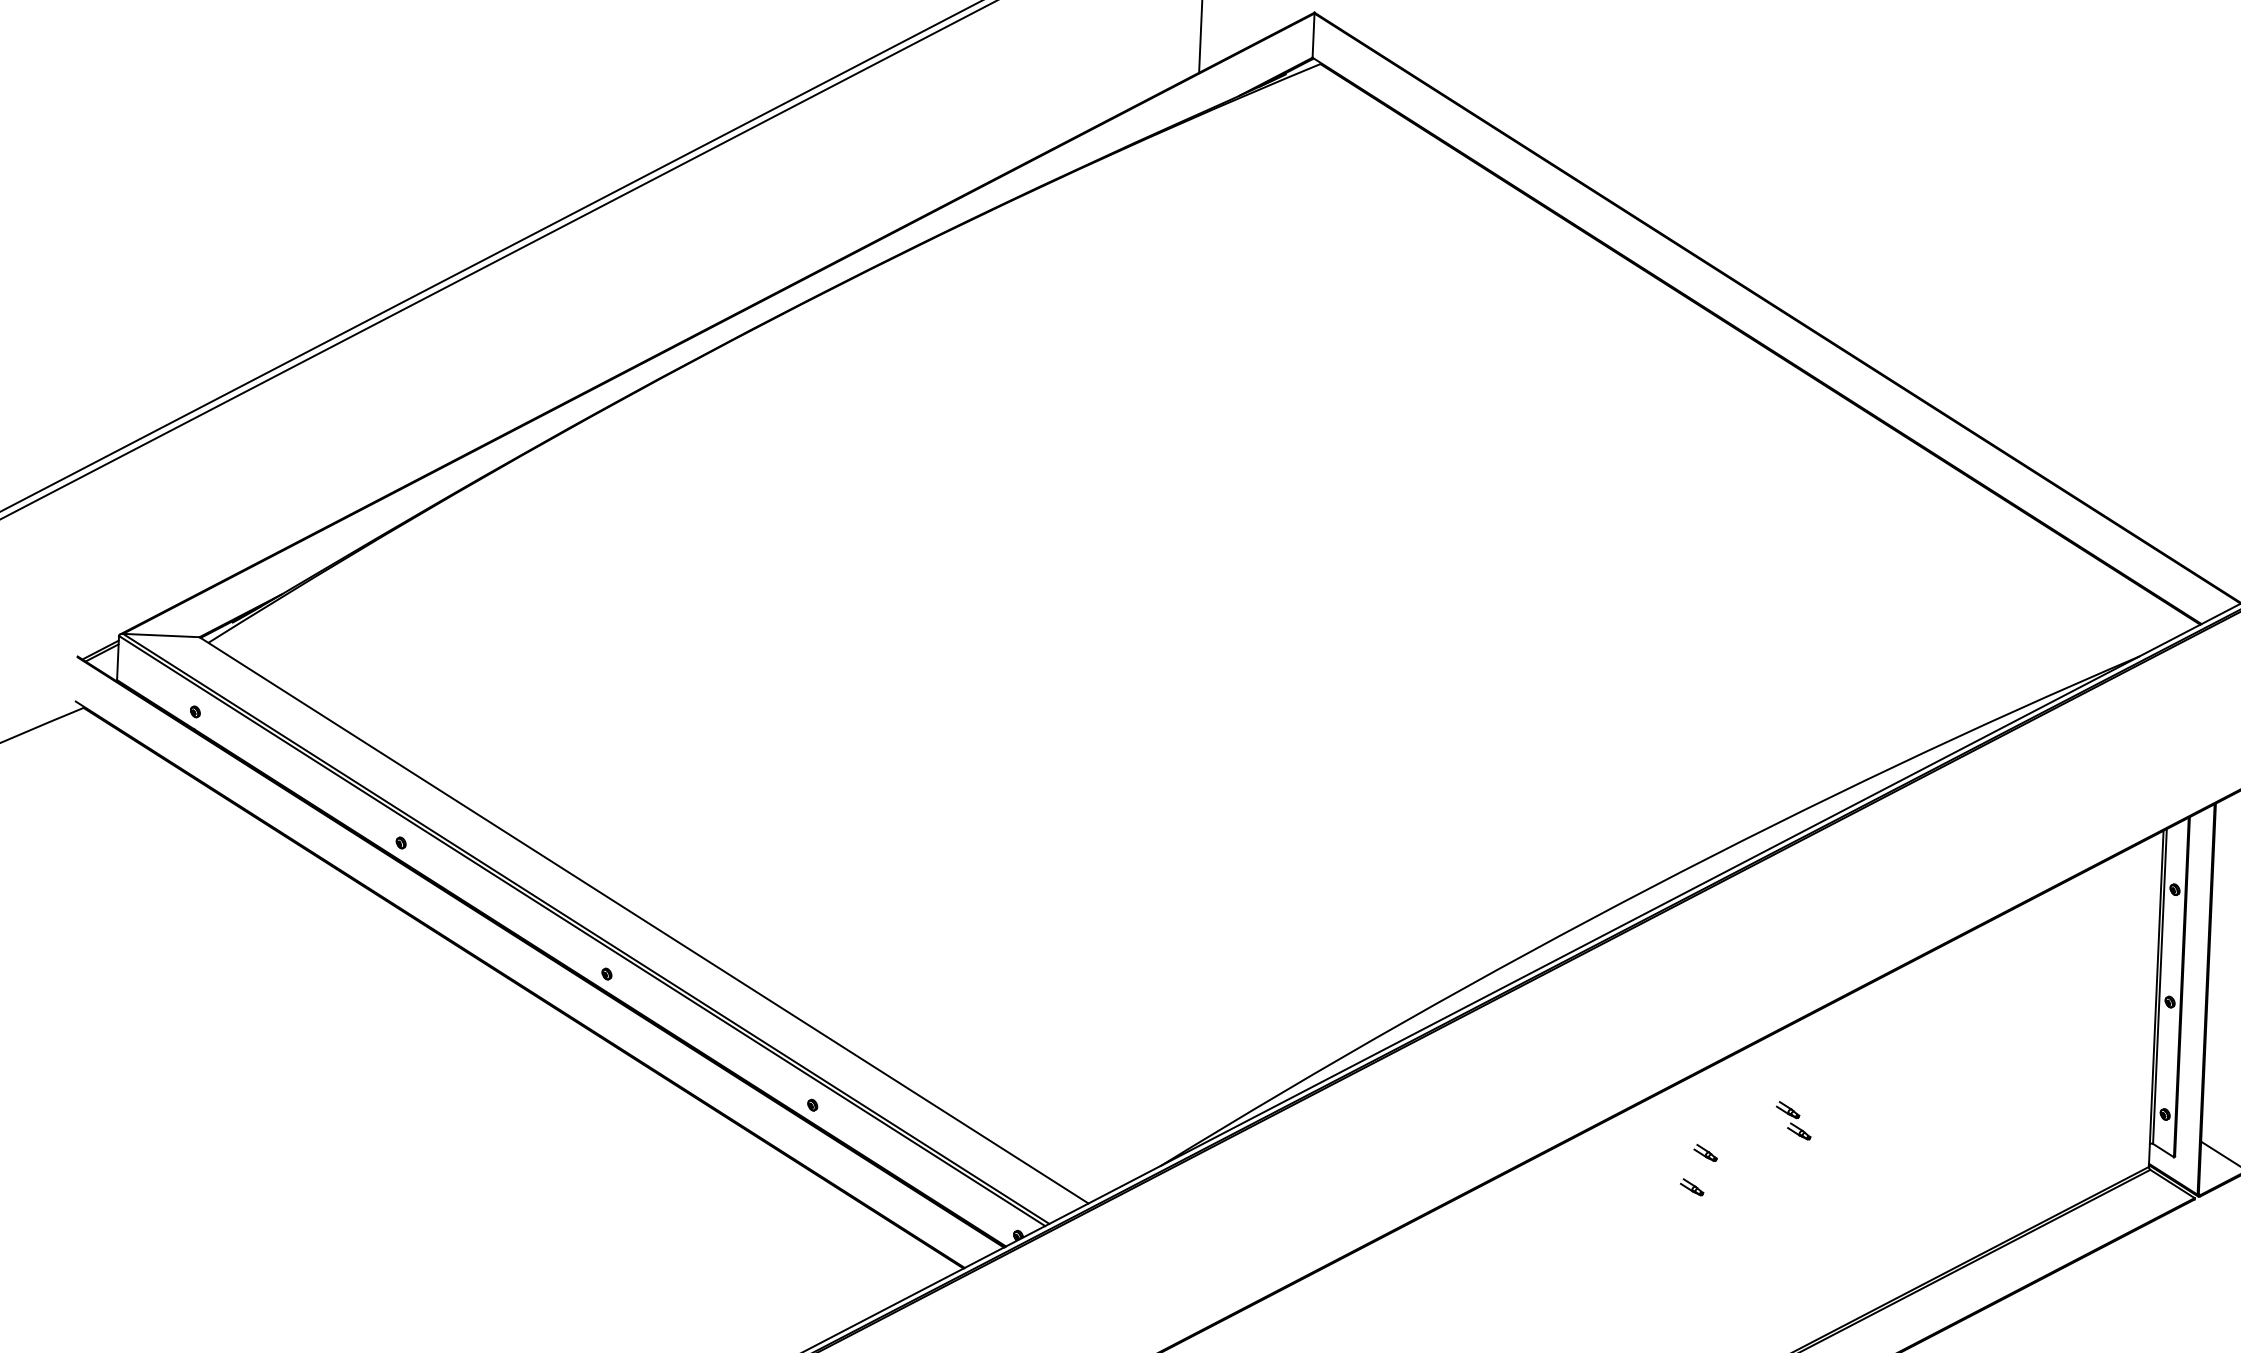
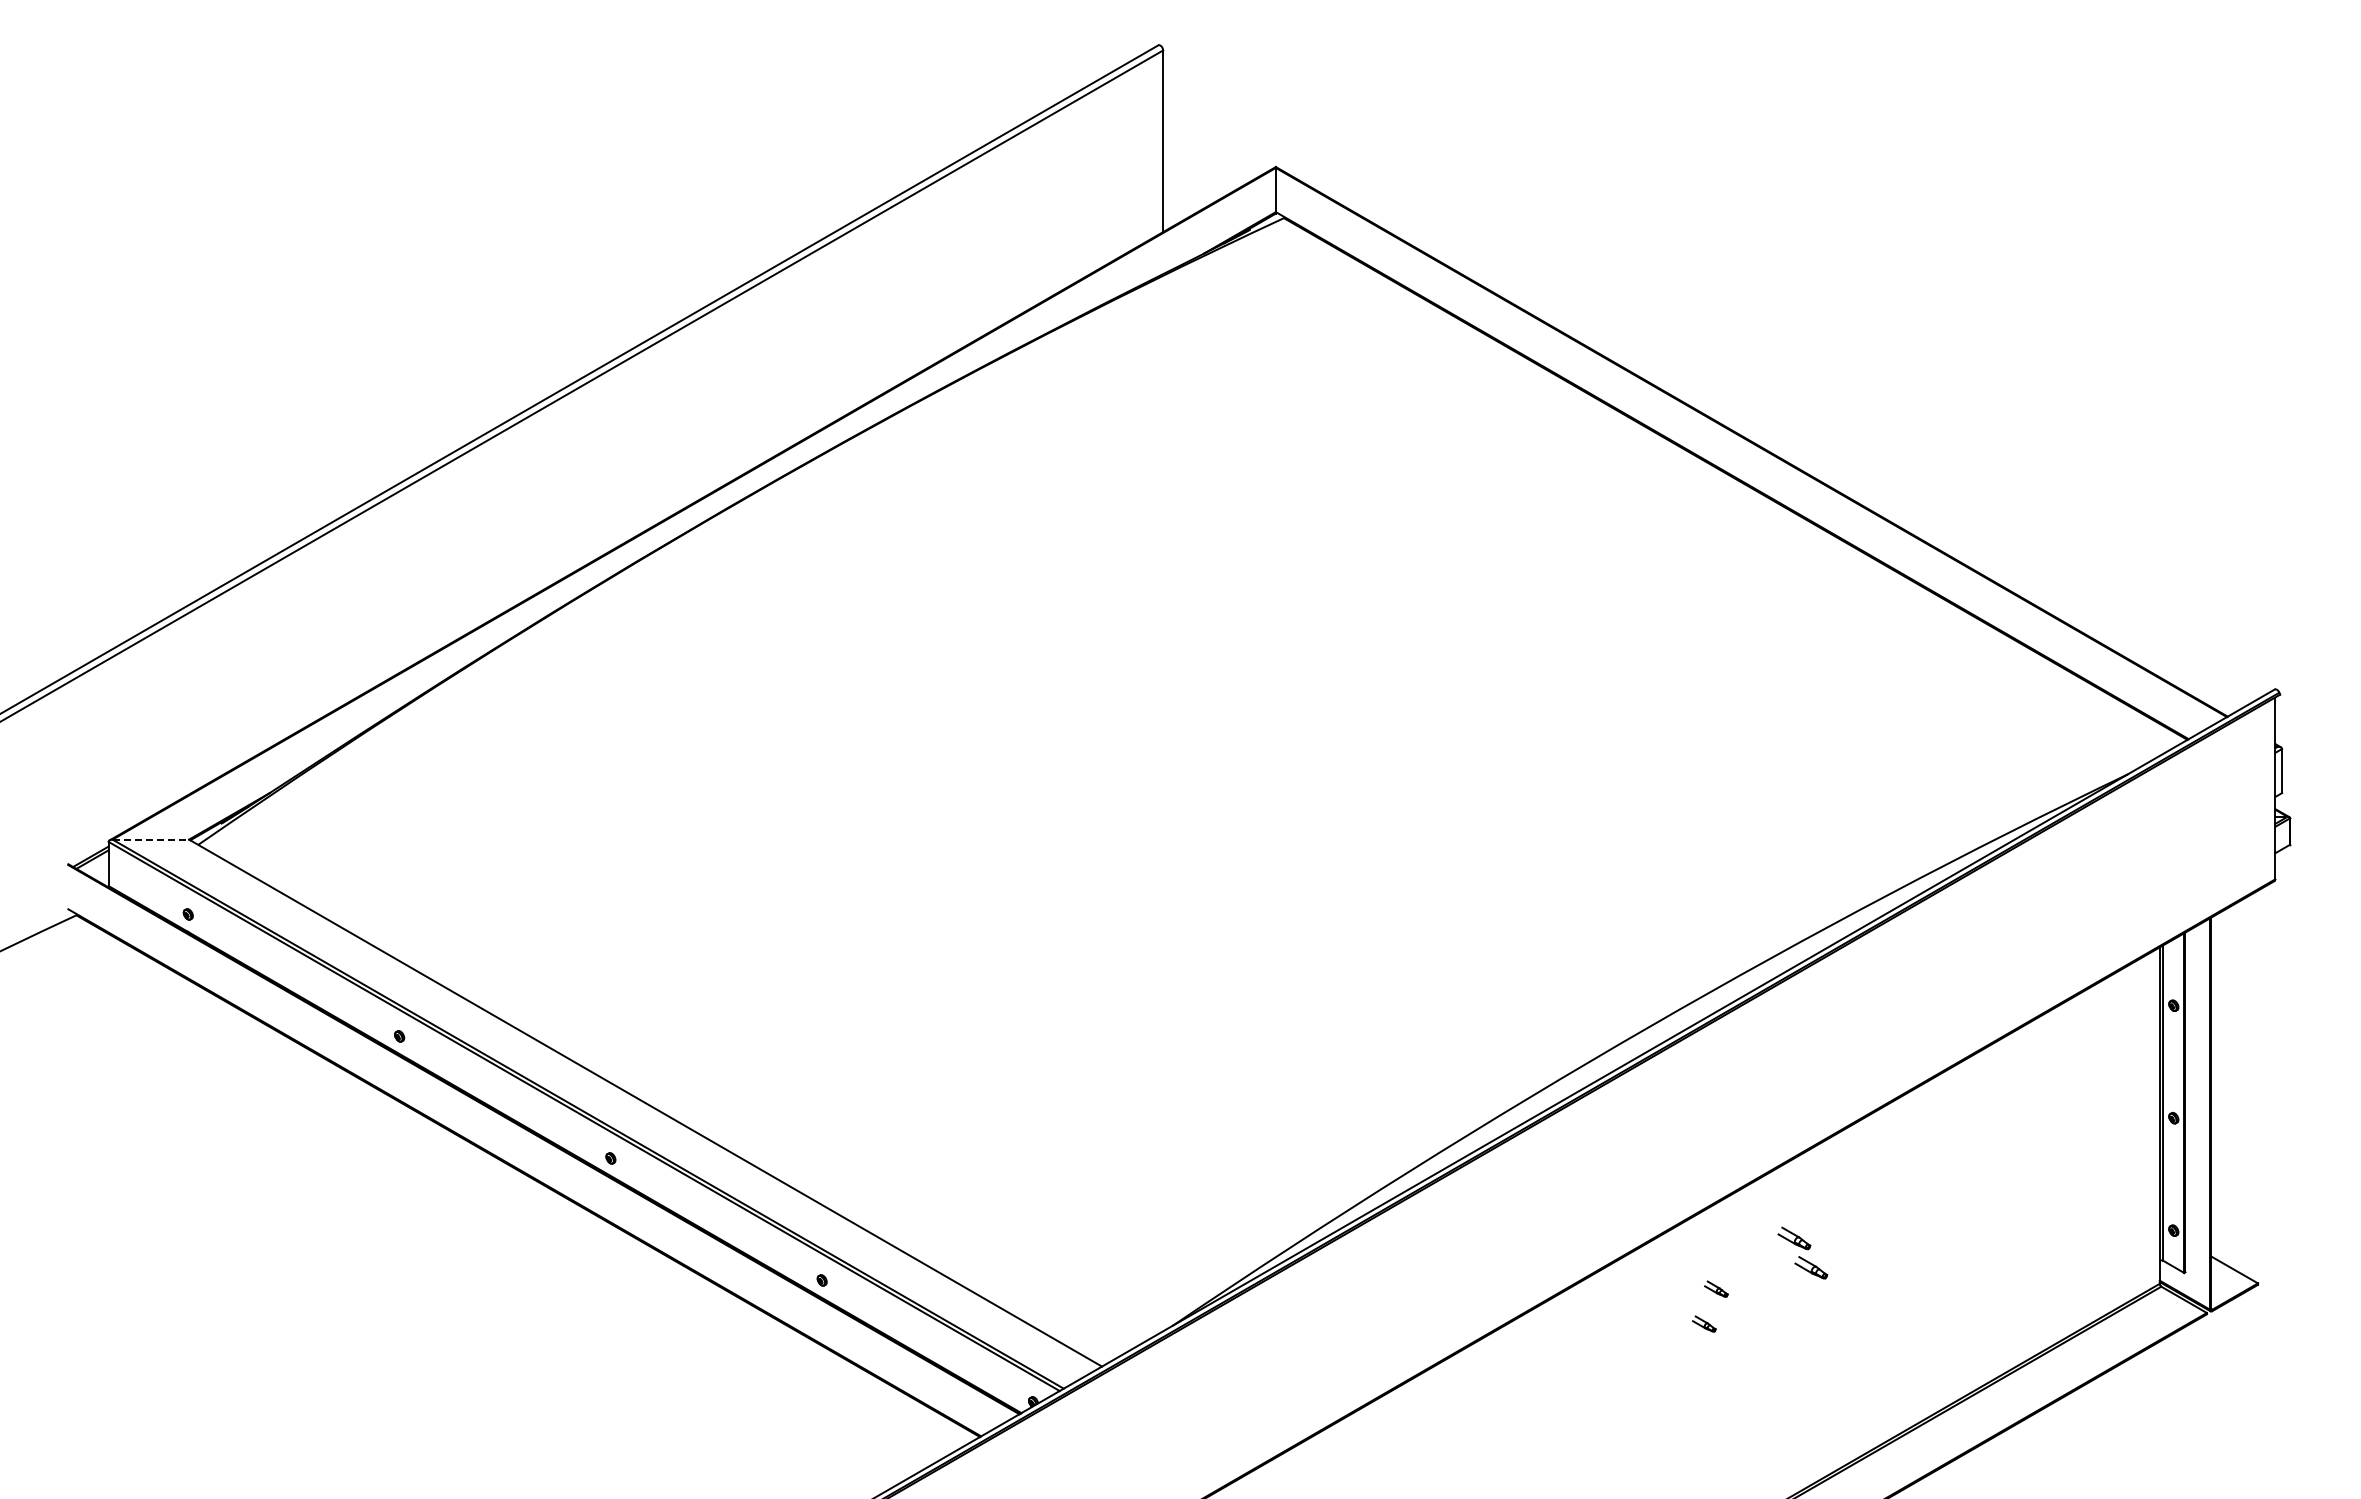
line: (161, 635) -> (151, 839), solid -> dashed
part: (1793, 1121) -> (1802, 1253), size x1.4

